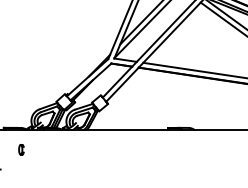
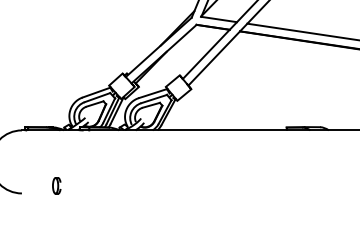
part: (21, 149) -> (56, 185), moved

